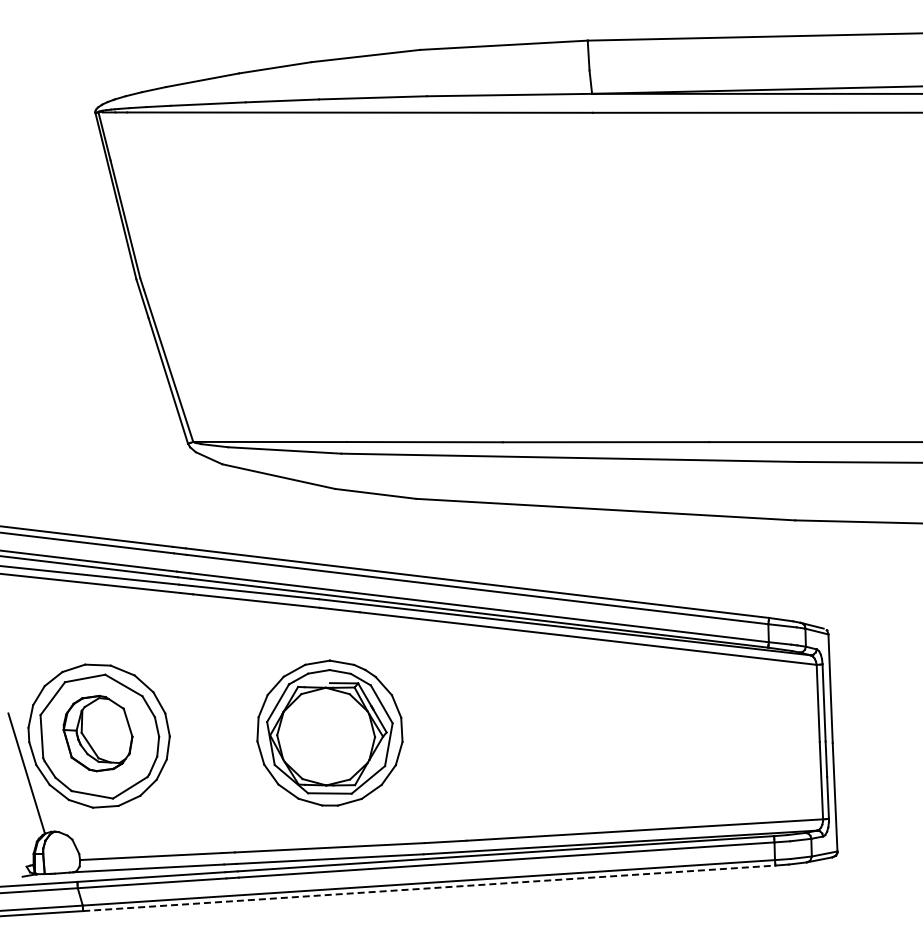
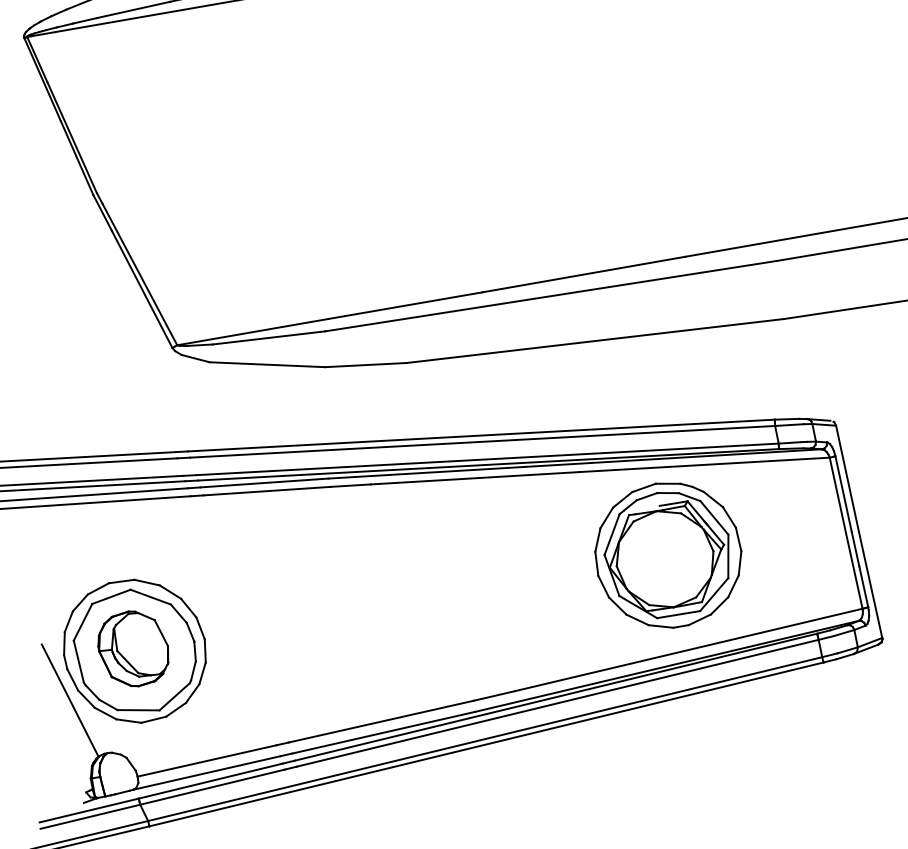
part: (329, 732) -> (667, 554), moved
line: (429, 888) -> (486, 744), dashed -> solid

